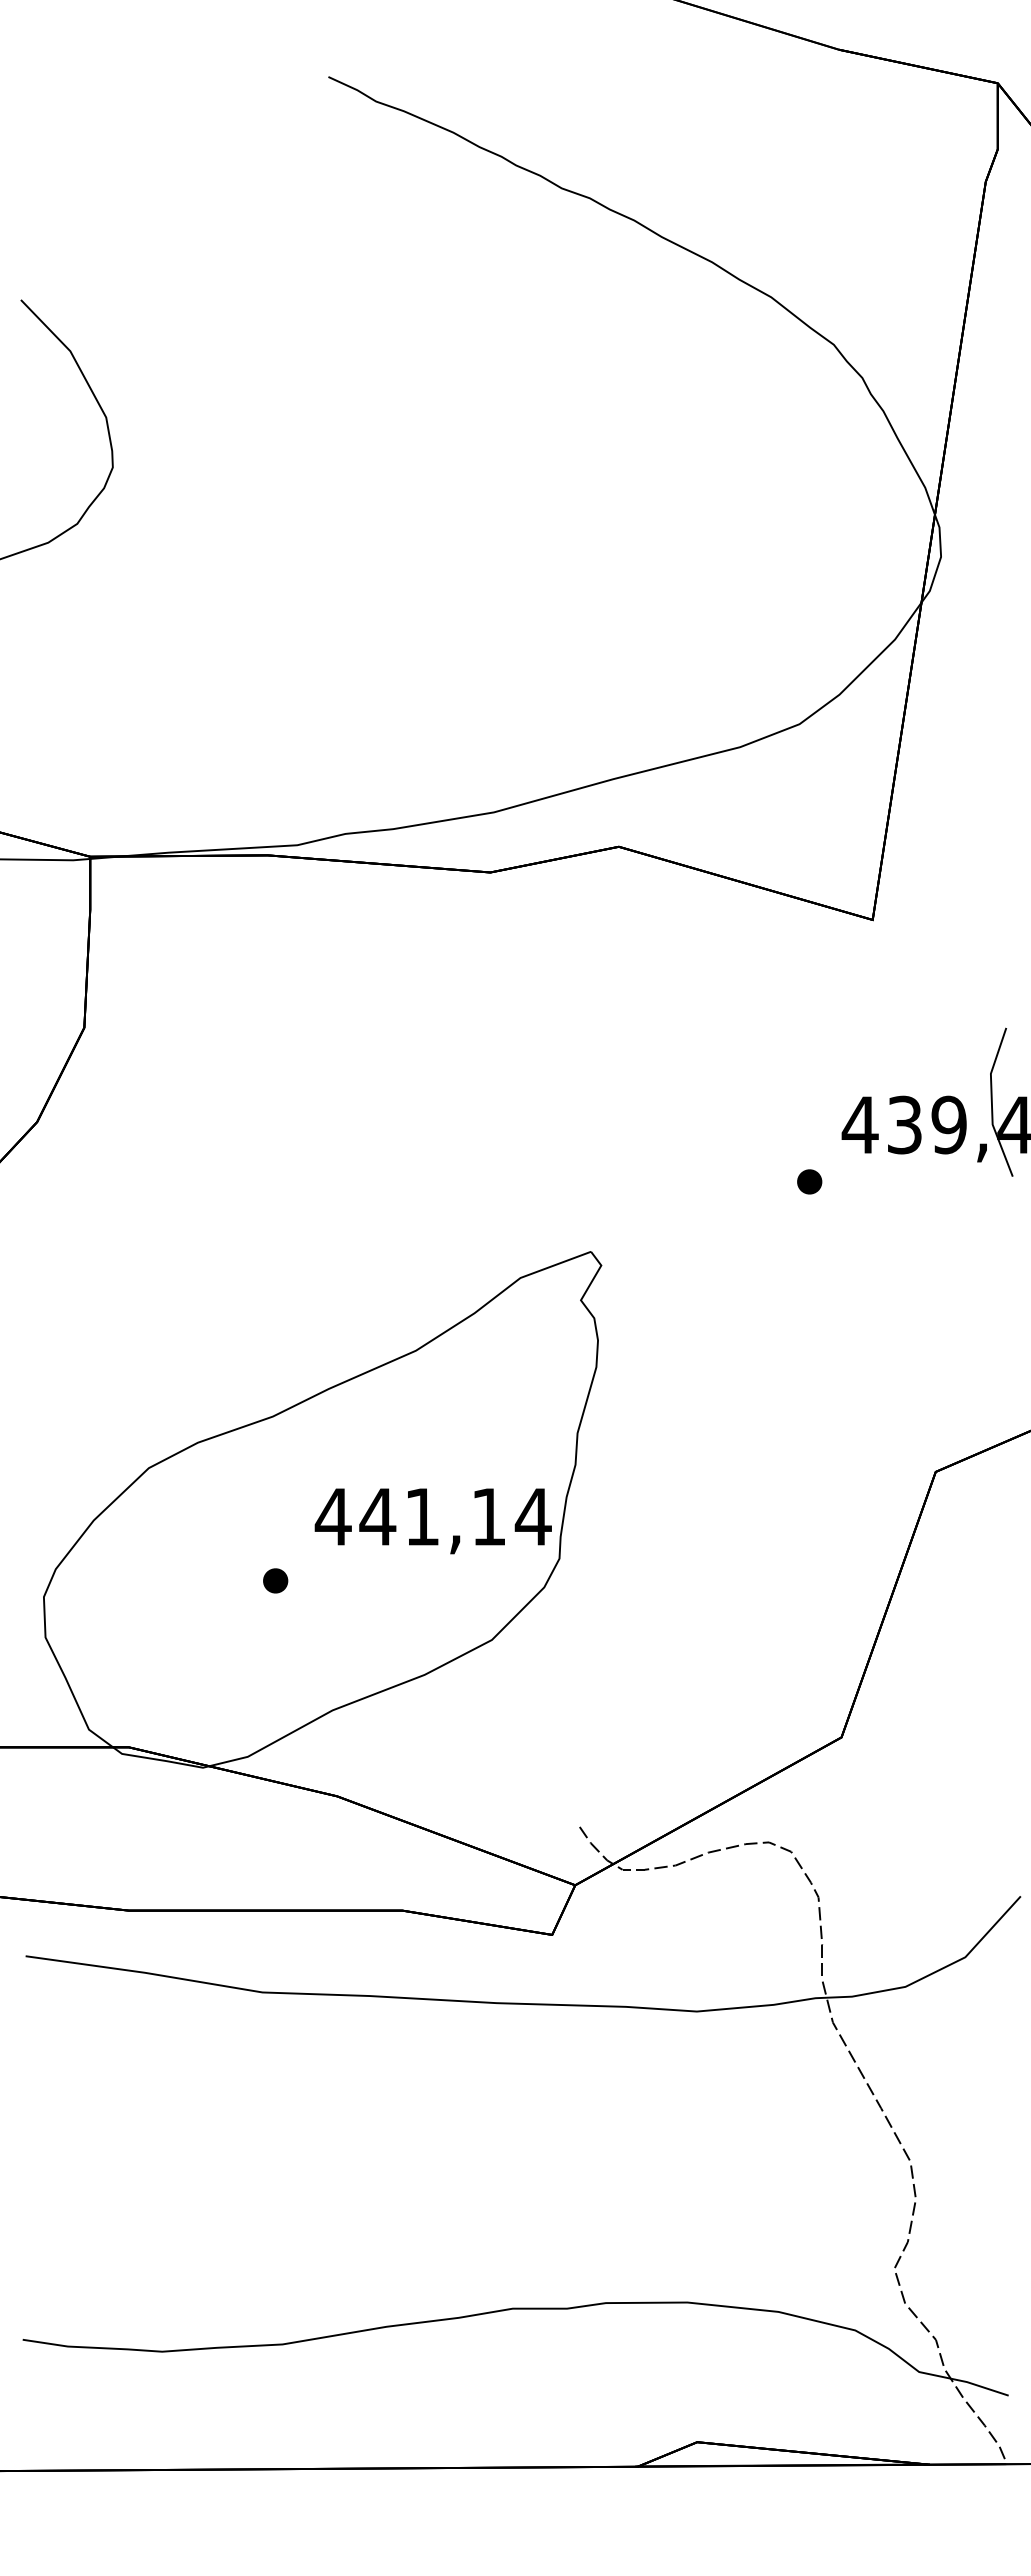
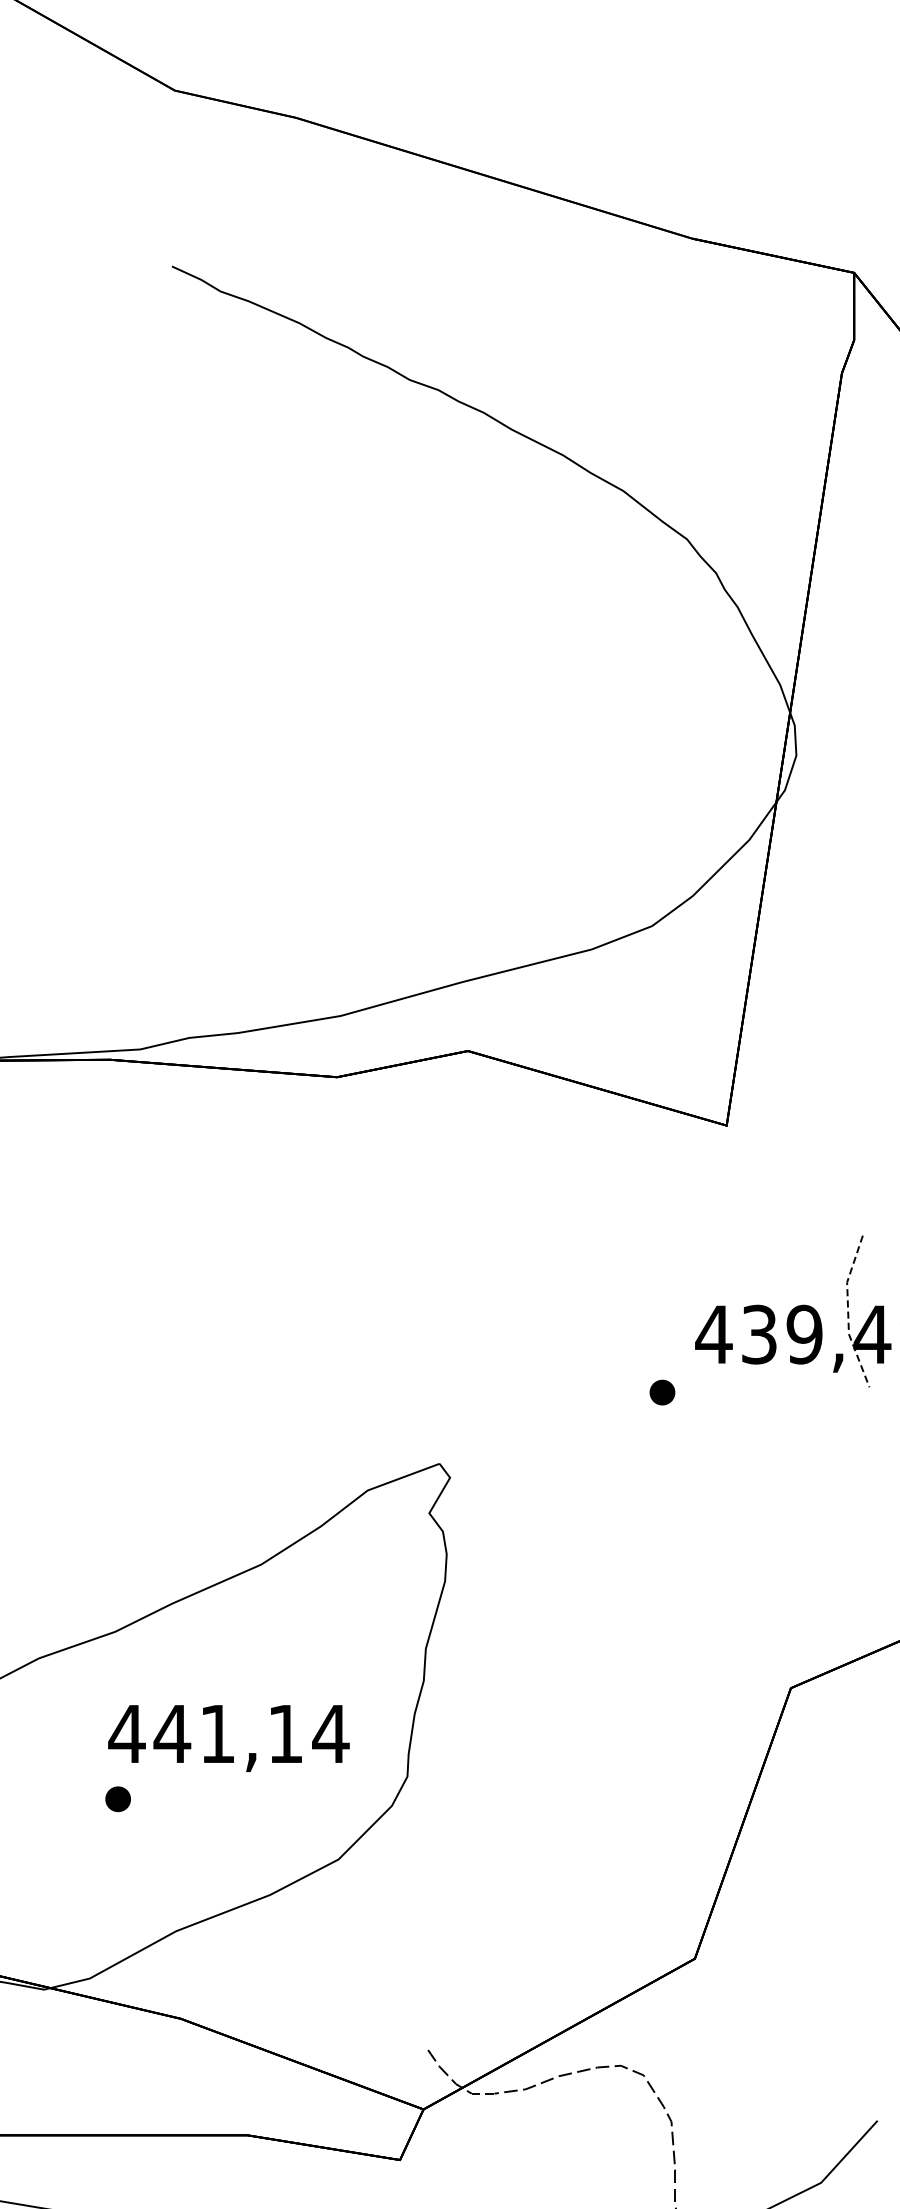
line: (991, 1102) -> (847, 1311), solid -> dashed
text: (432, 1521) -> (228, 1738), moved

